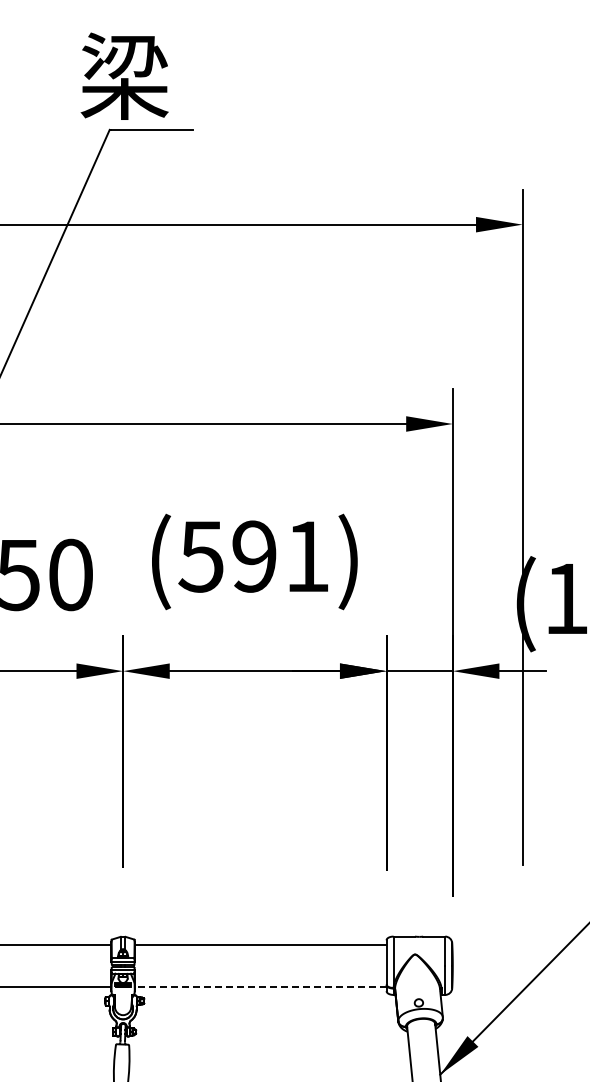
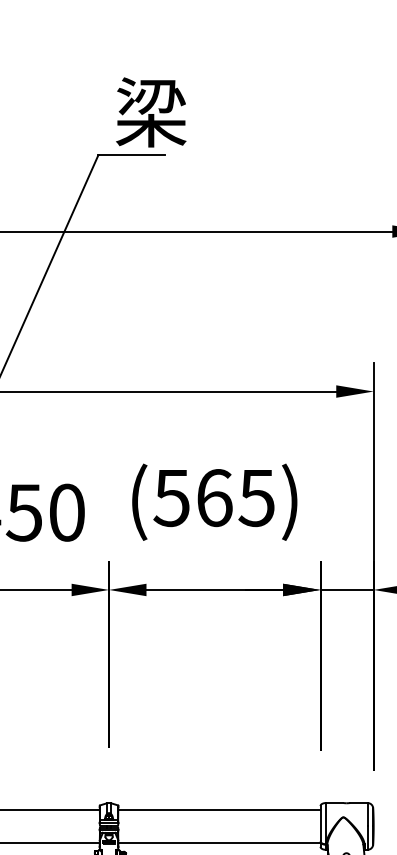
text: (124, 75) -> (151, 111), moved
text: (280, 556) -> (235, 497), (591) -> (565)
line: (260, 986) -> (219, 843), dashed -> solid

